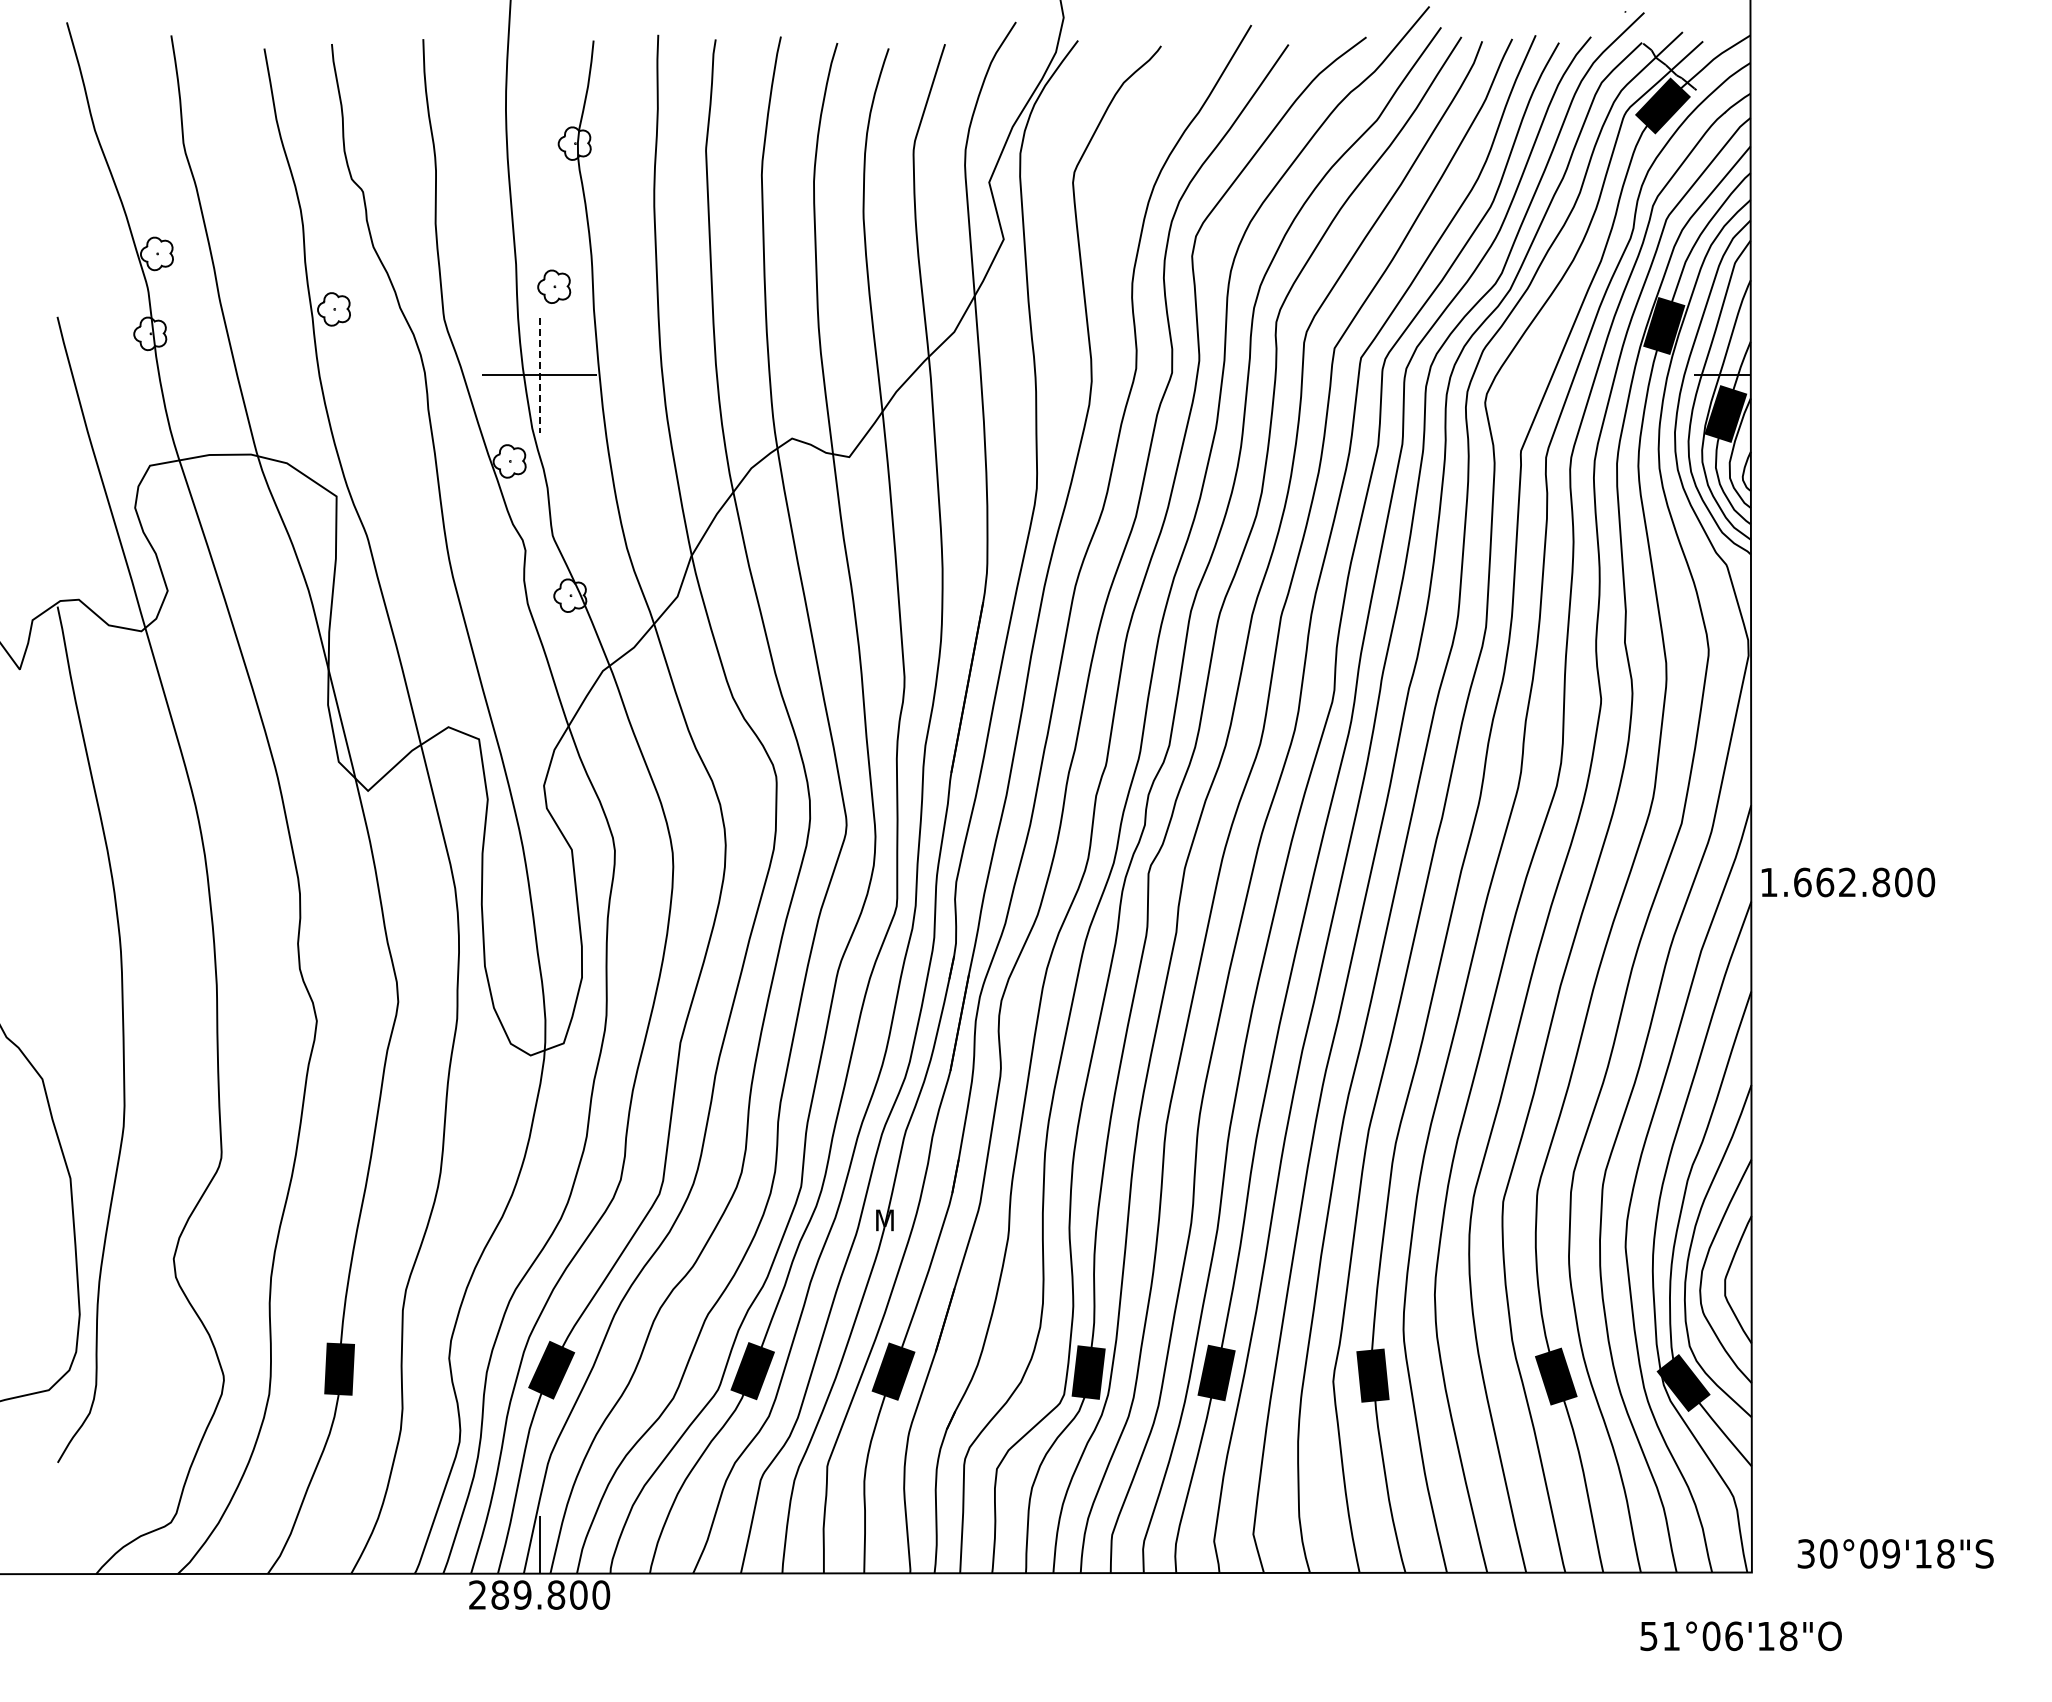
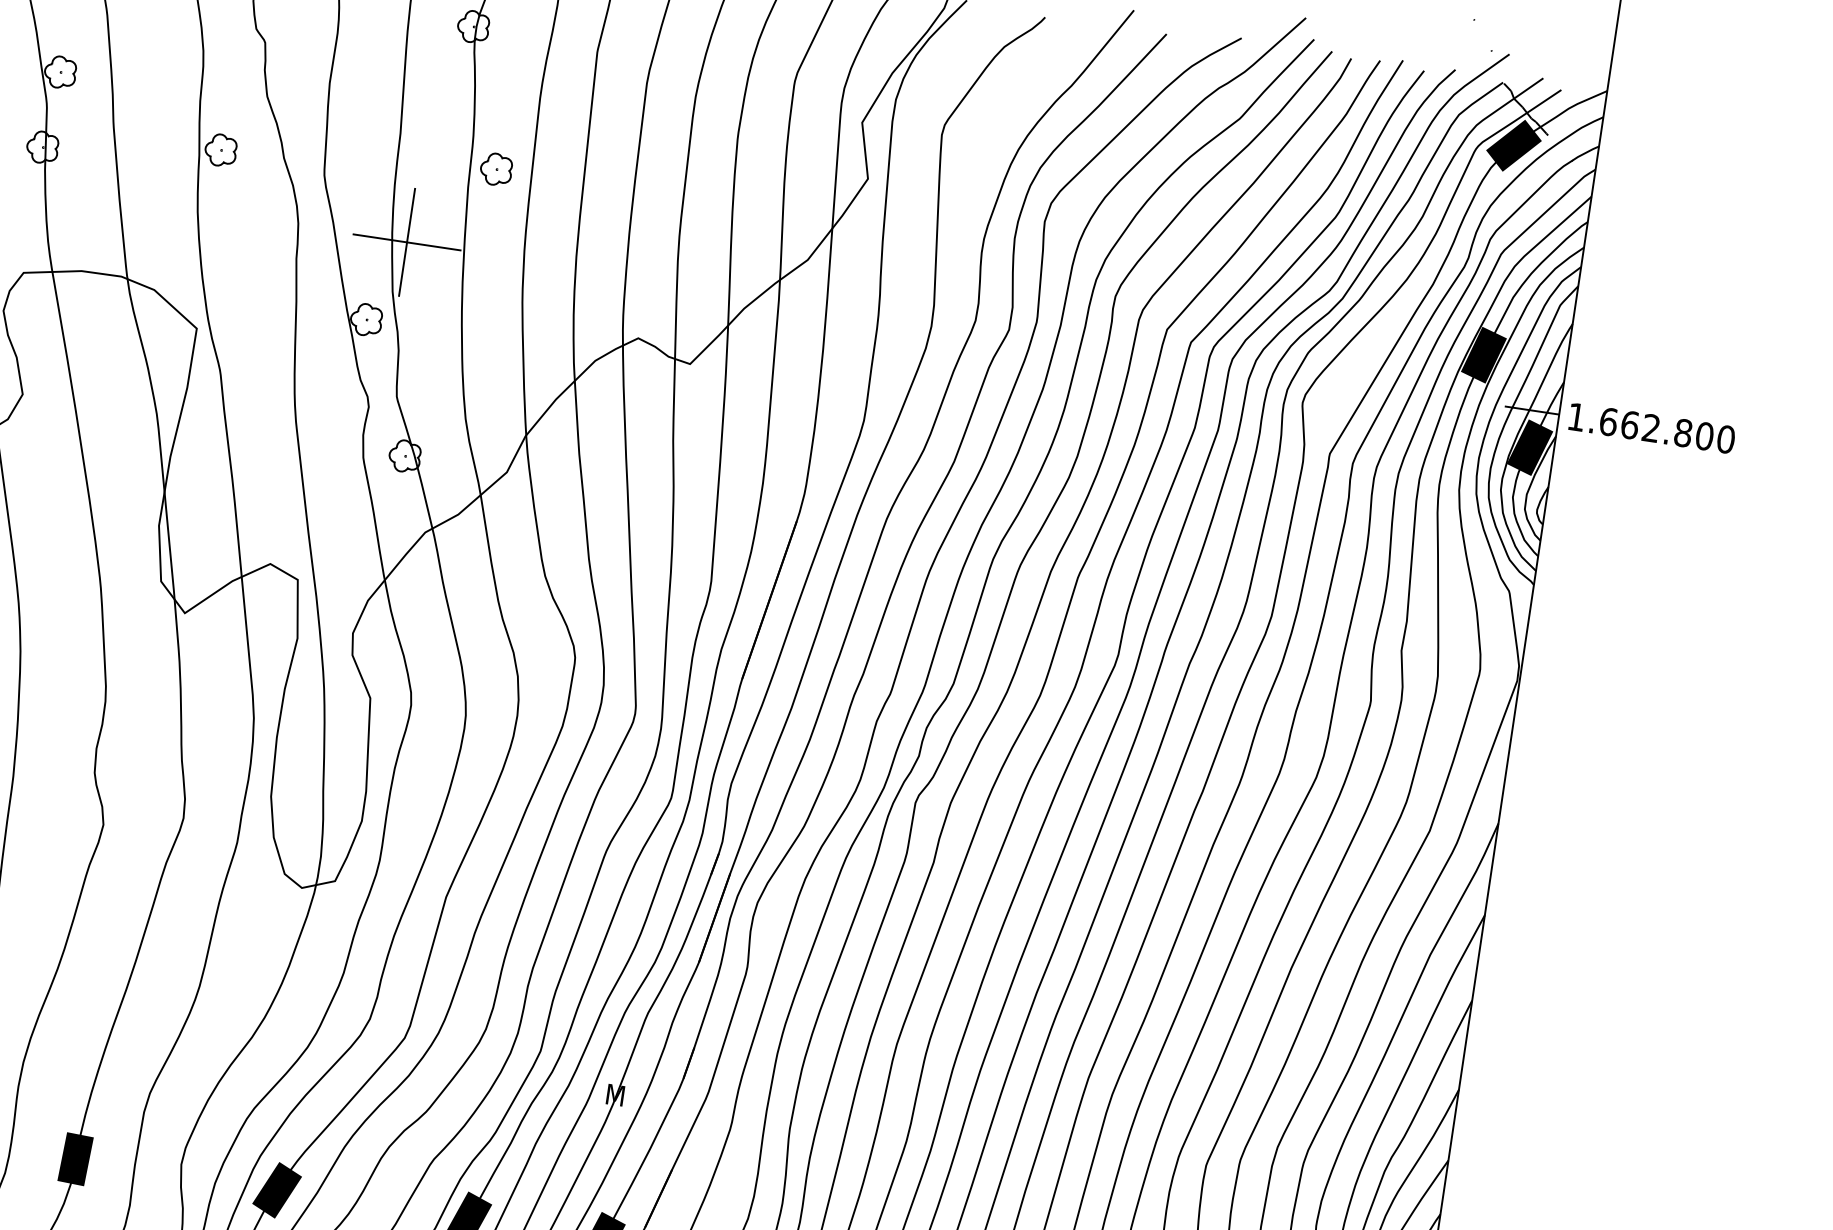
part: (554, 286) -> (496, 169), moved
line: (539, 375) -> (406, 242), dashed -> solid
text: (1848, 882) -> (1652, 428), moved

